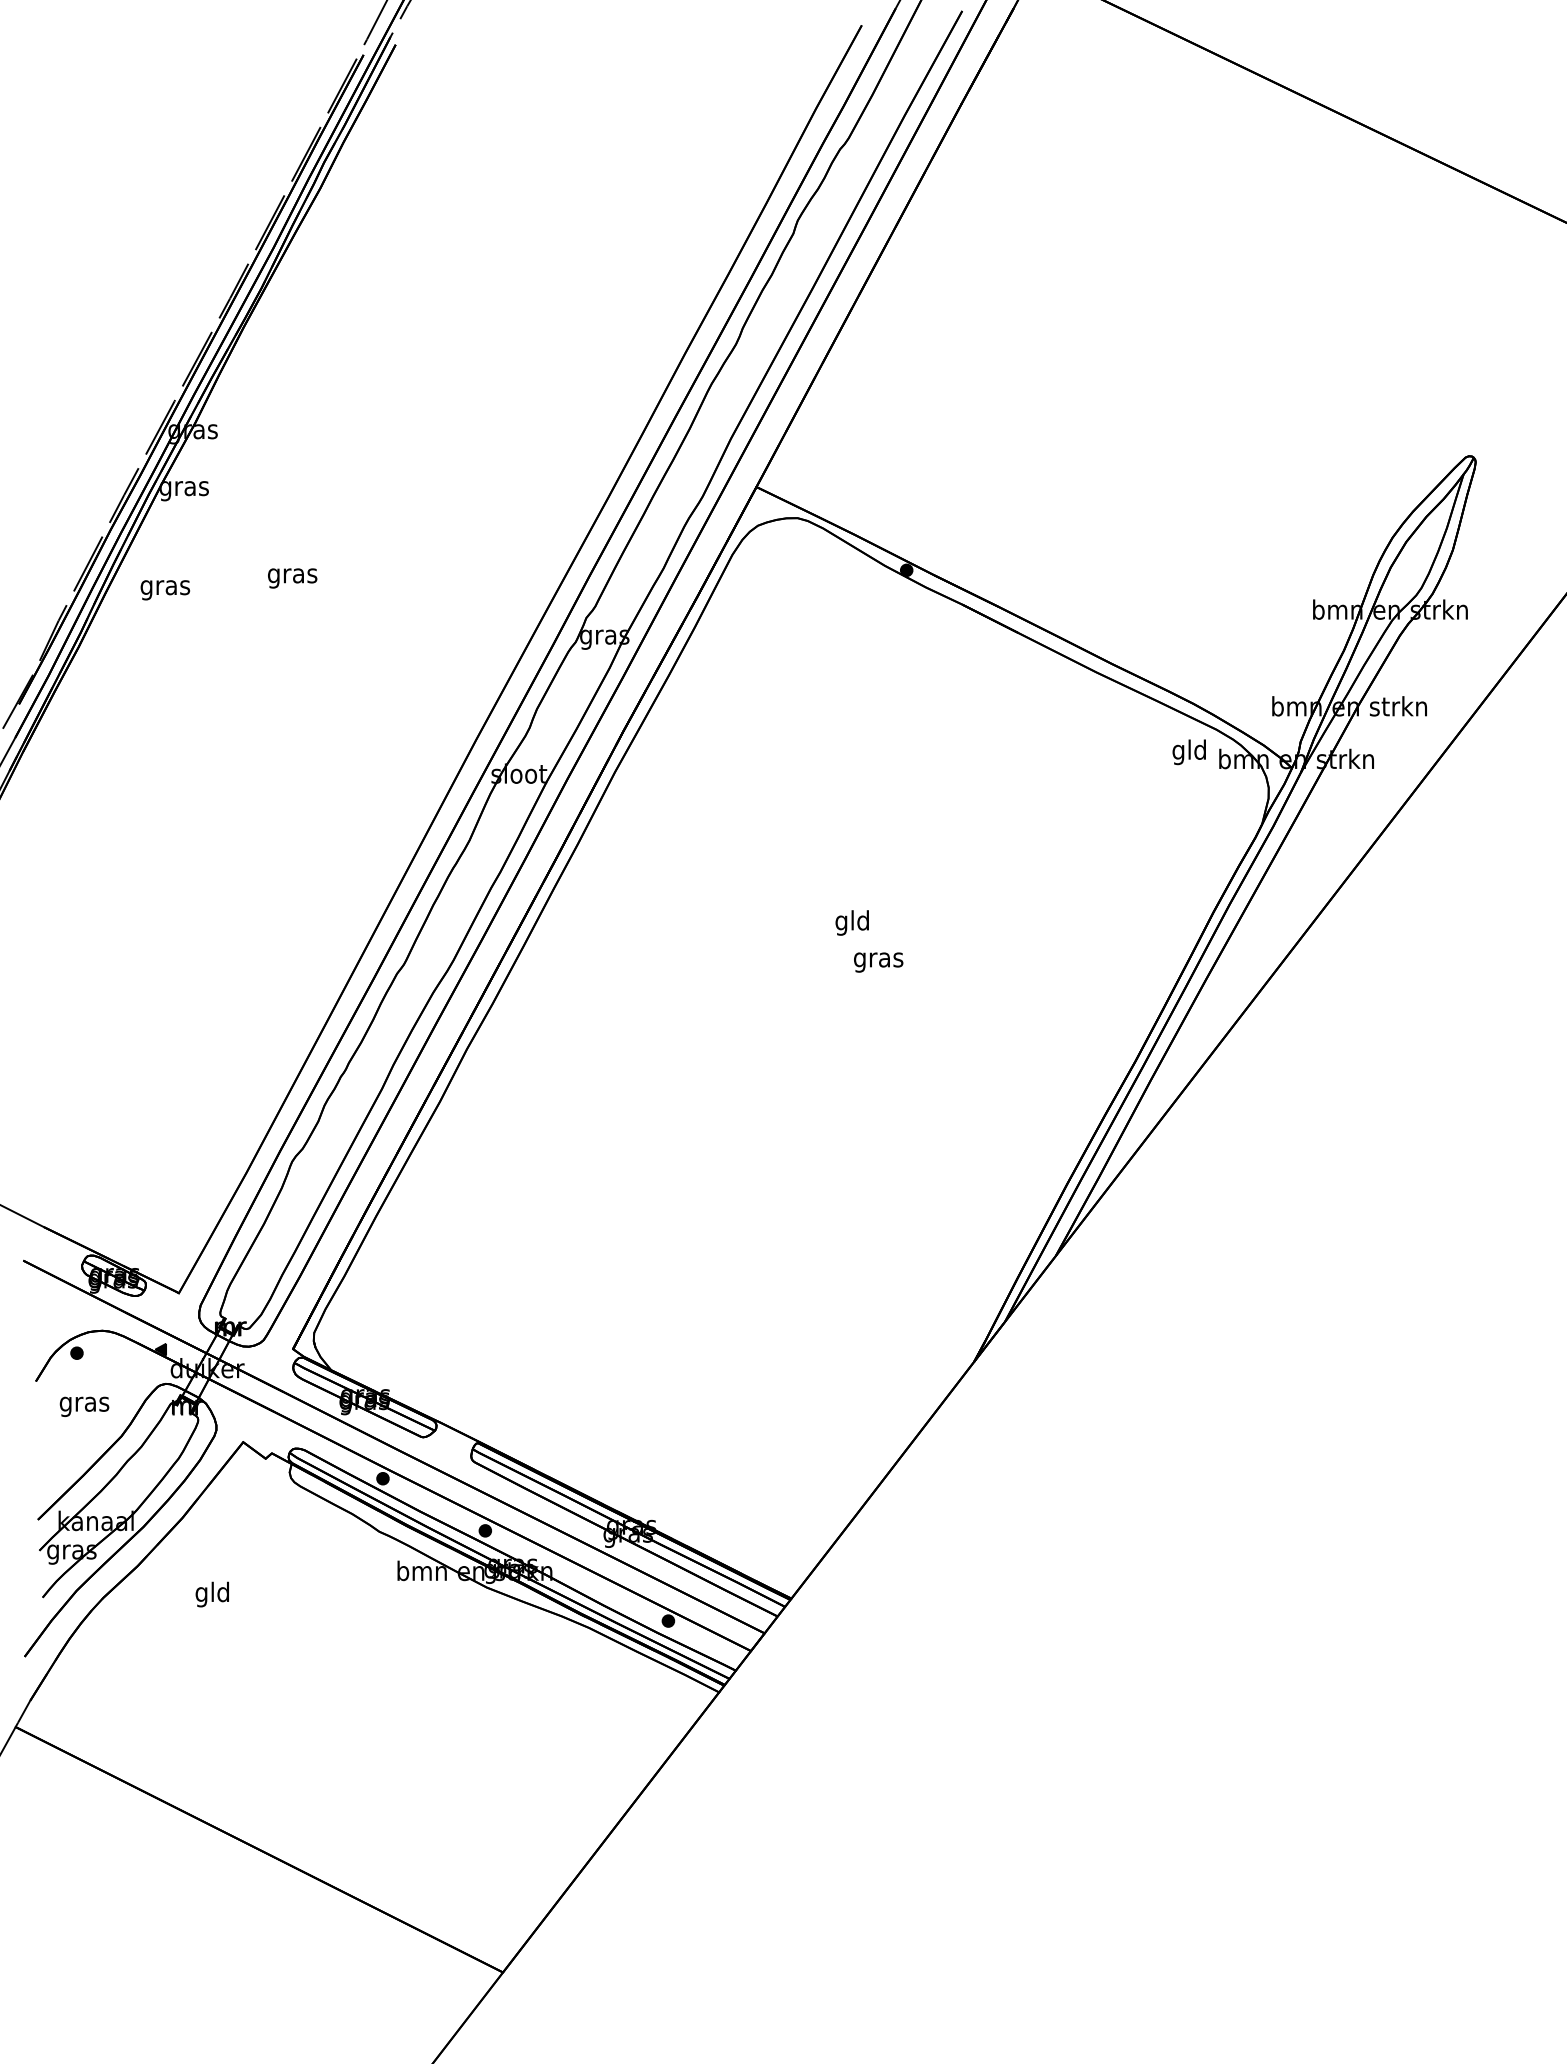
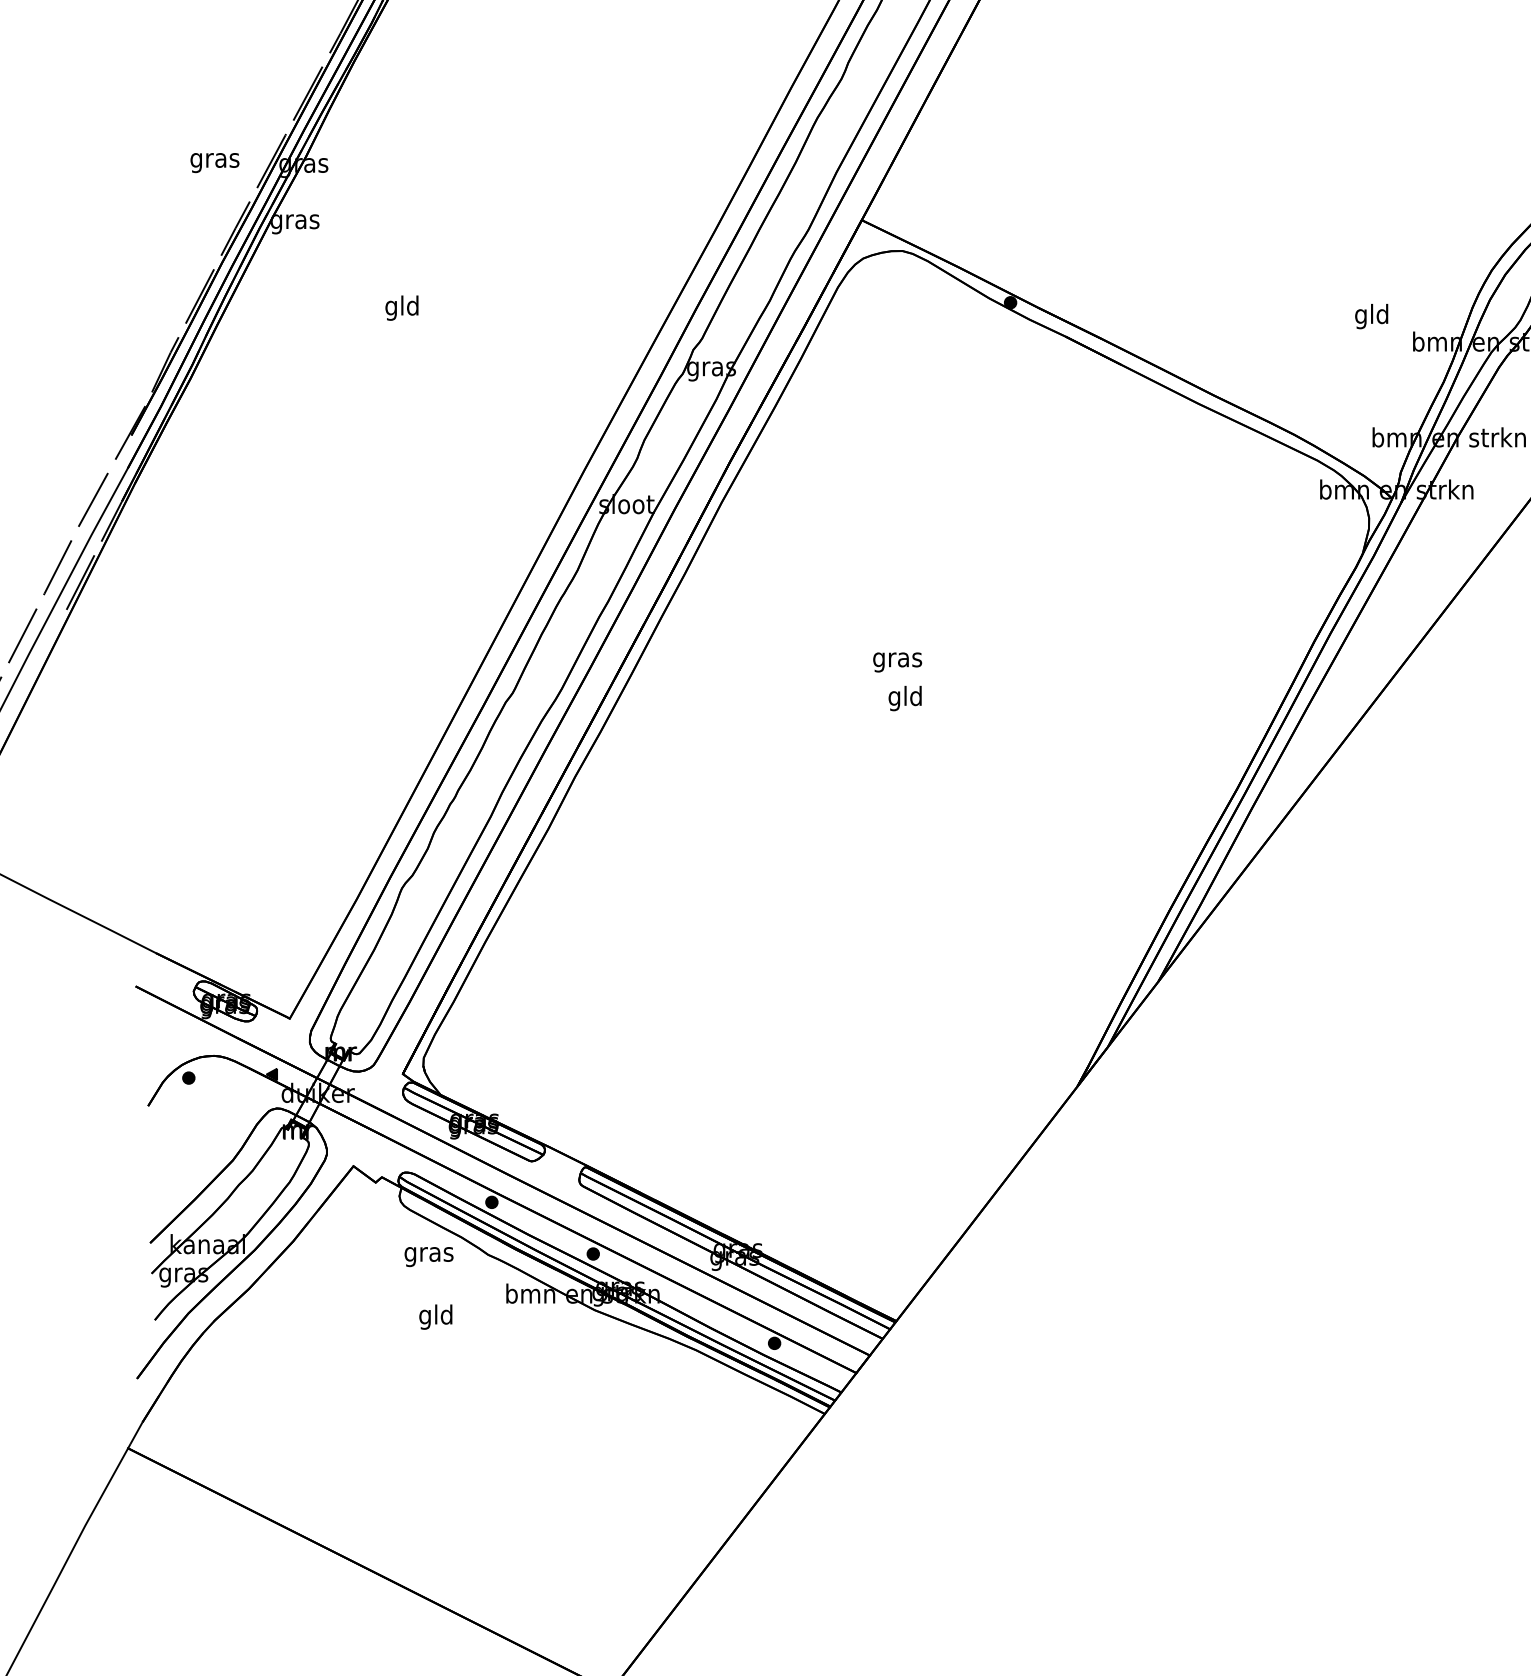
text: (292, 575) -> (402, 307), gras -> gld
text: (165, 590) -> (215, 163), moved
text: (1188, 752) -> (1370, 316), moved
text: (851, 922) -> (904, 698), moved
text: (878, 962) -> (897, 662), moved
text: (84, 1406) -> (429, 1256), moved
text: (211, 1594) -> (434, 1317), moved

